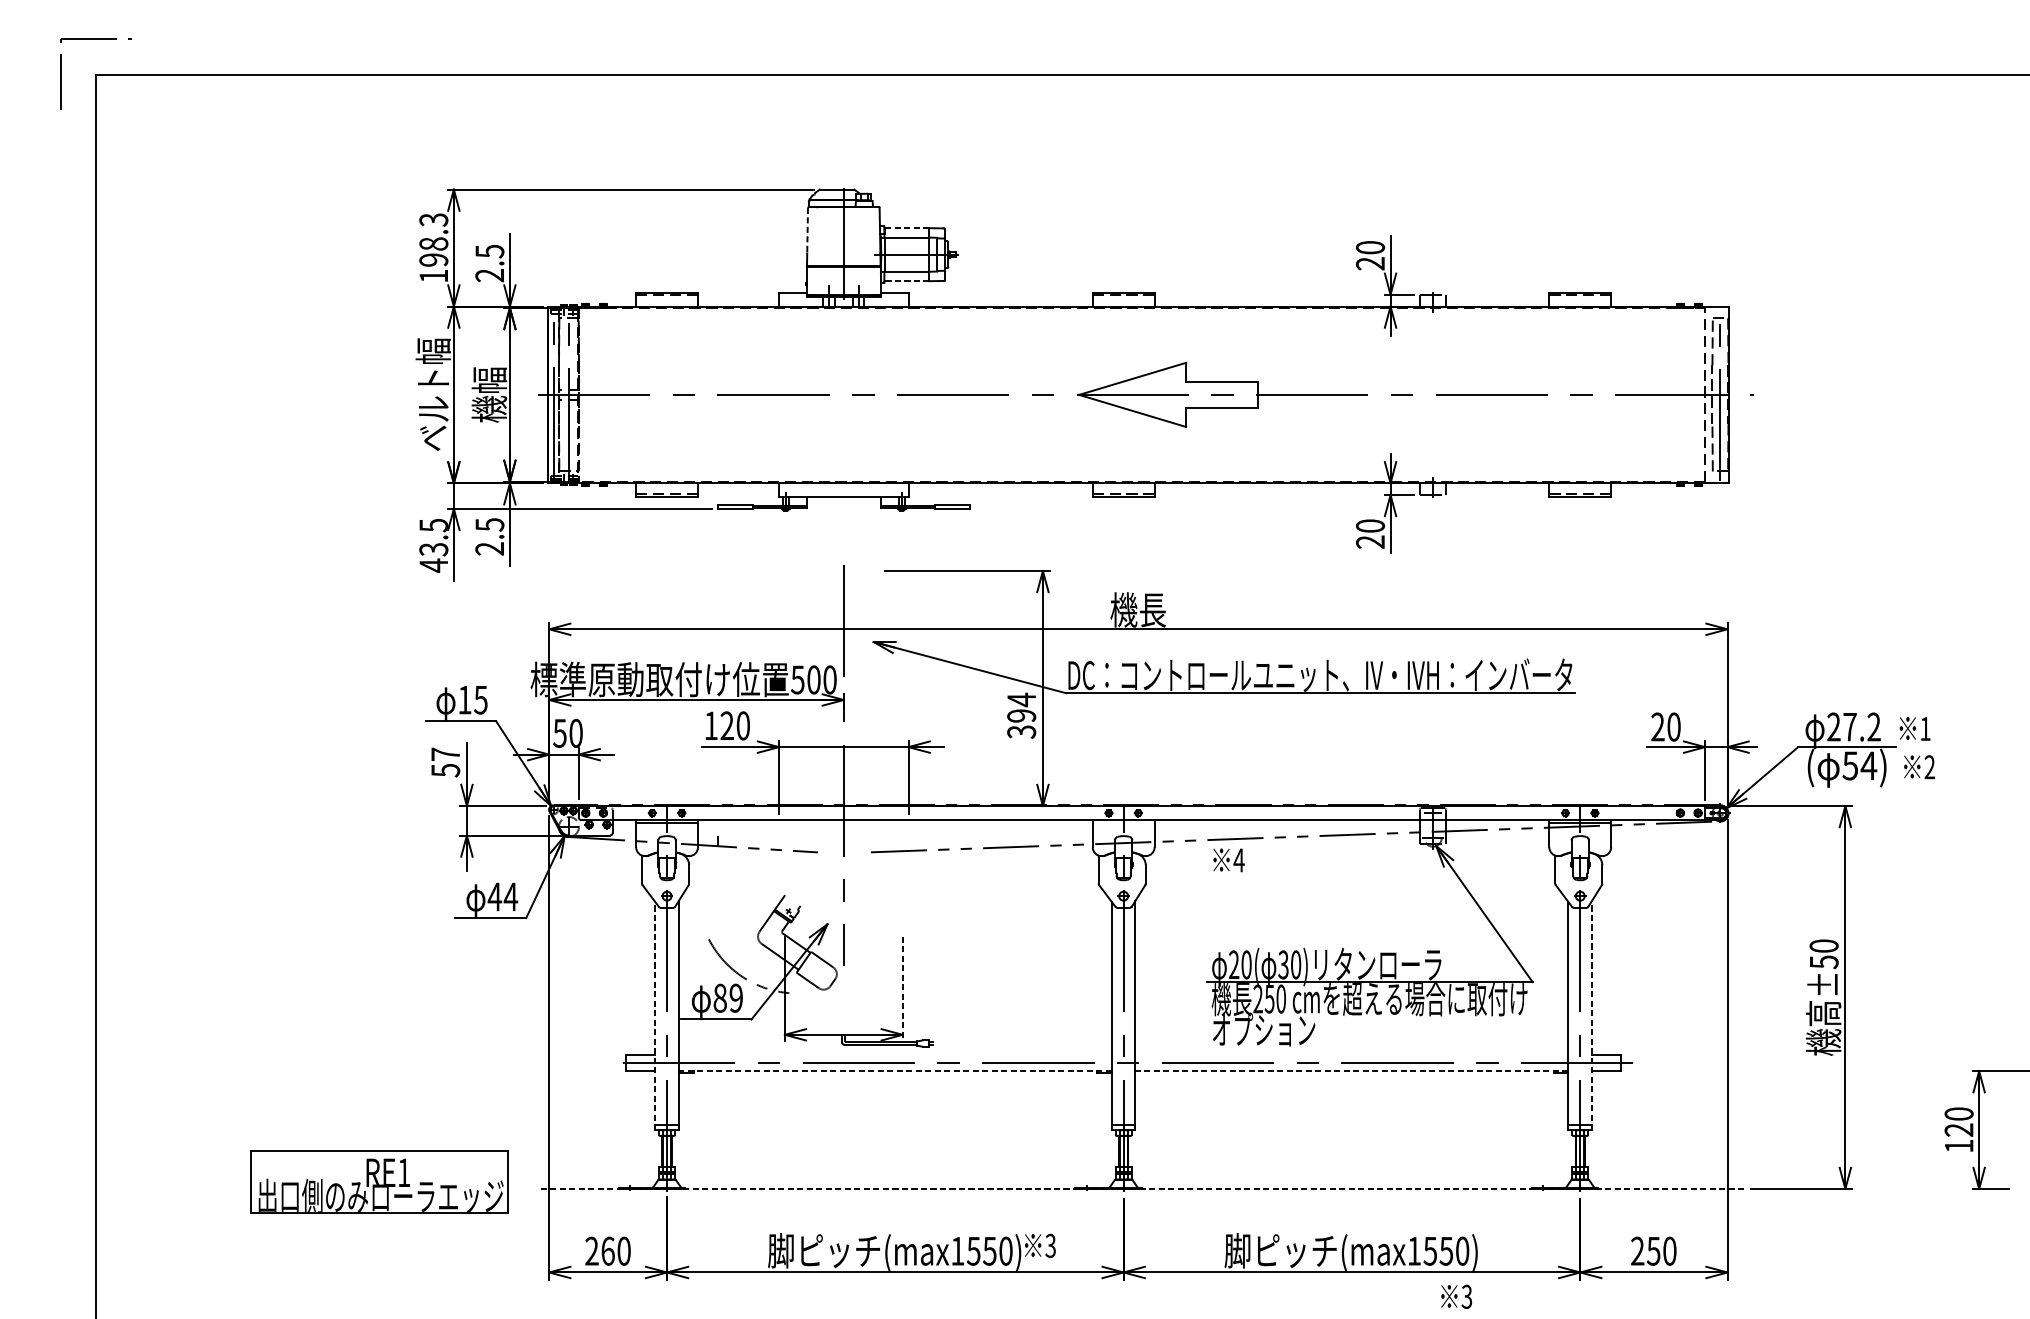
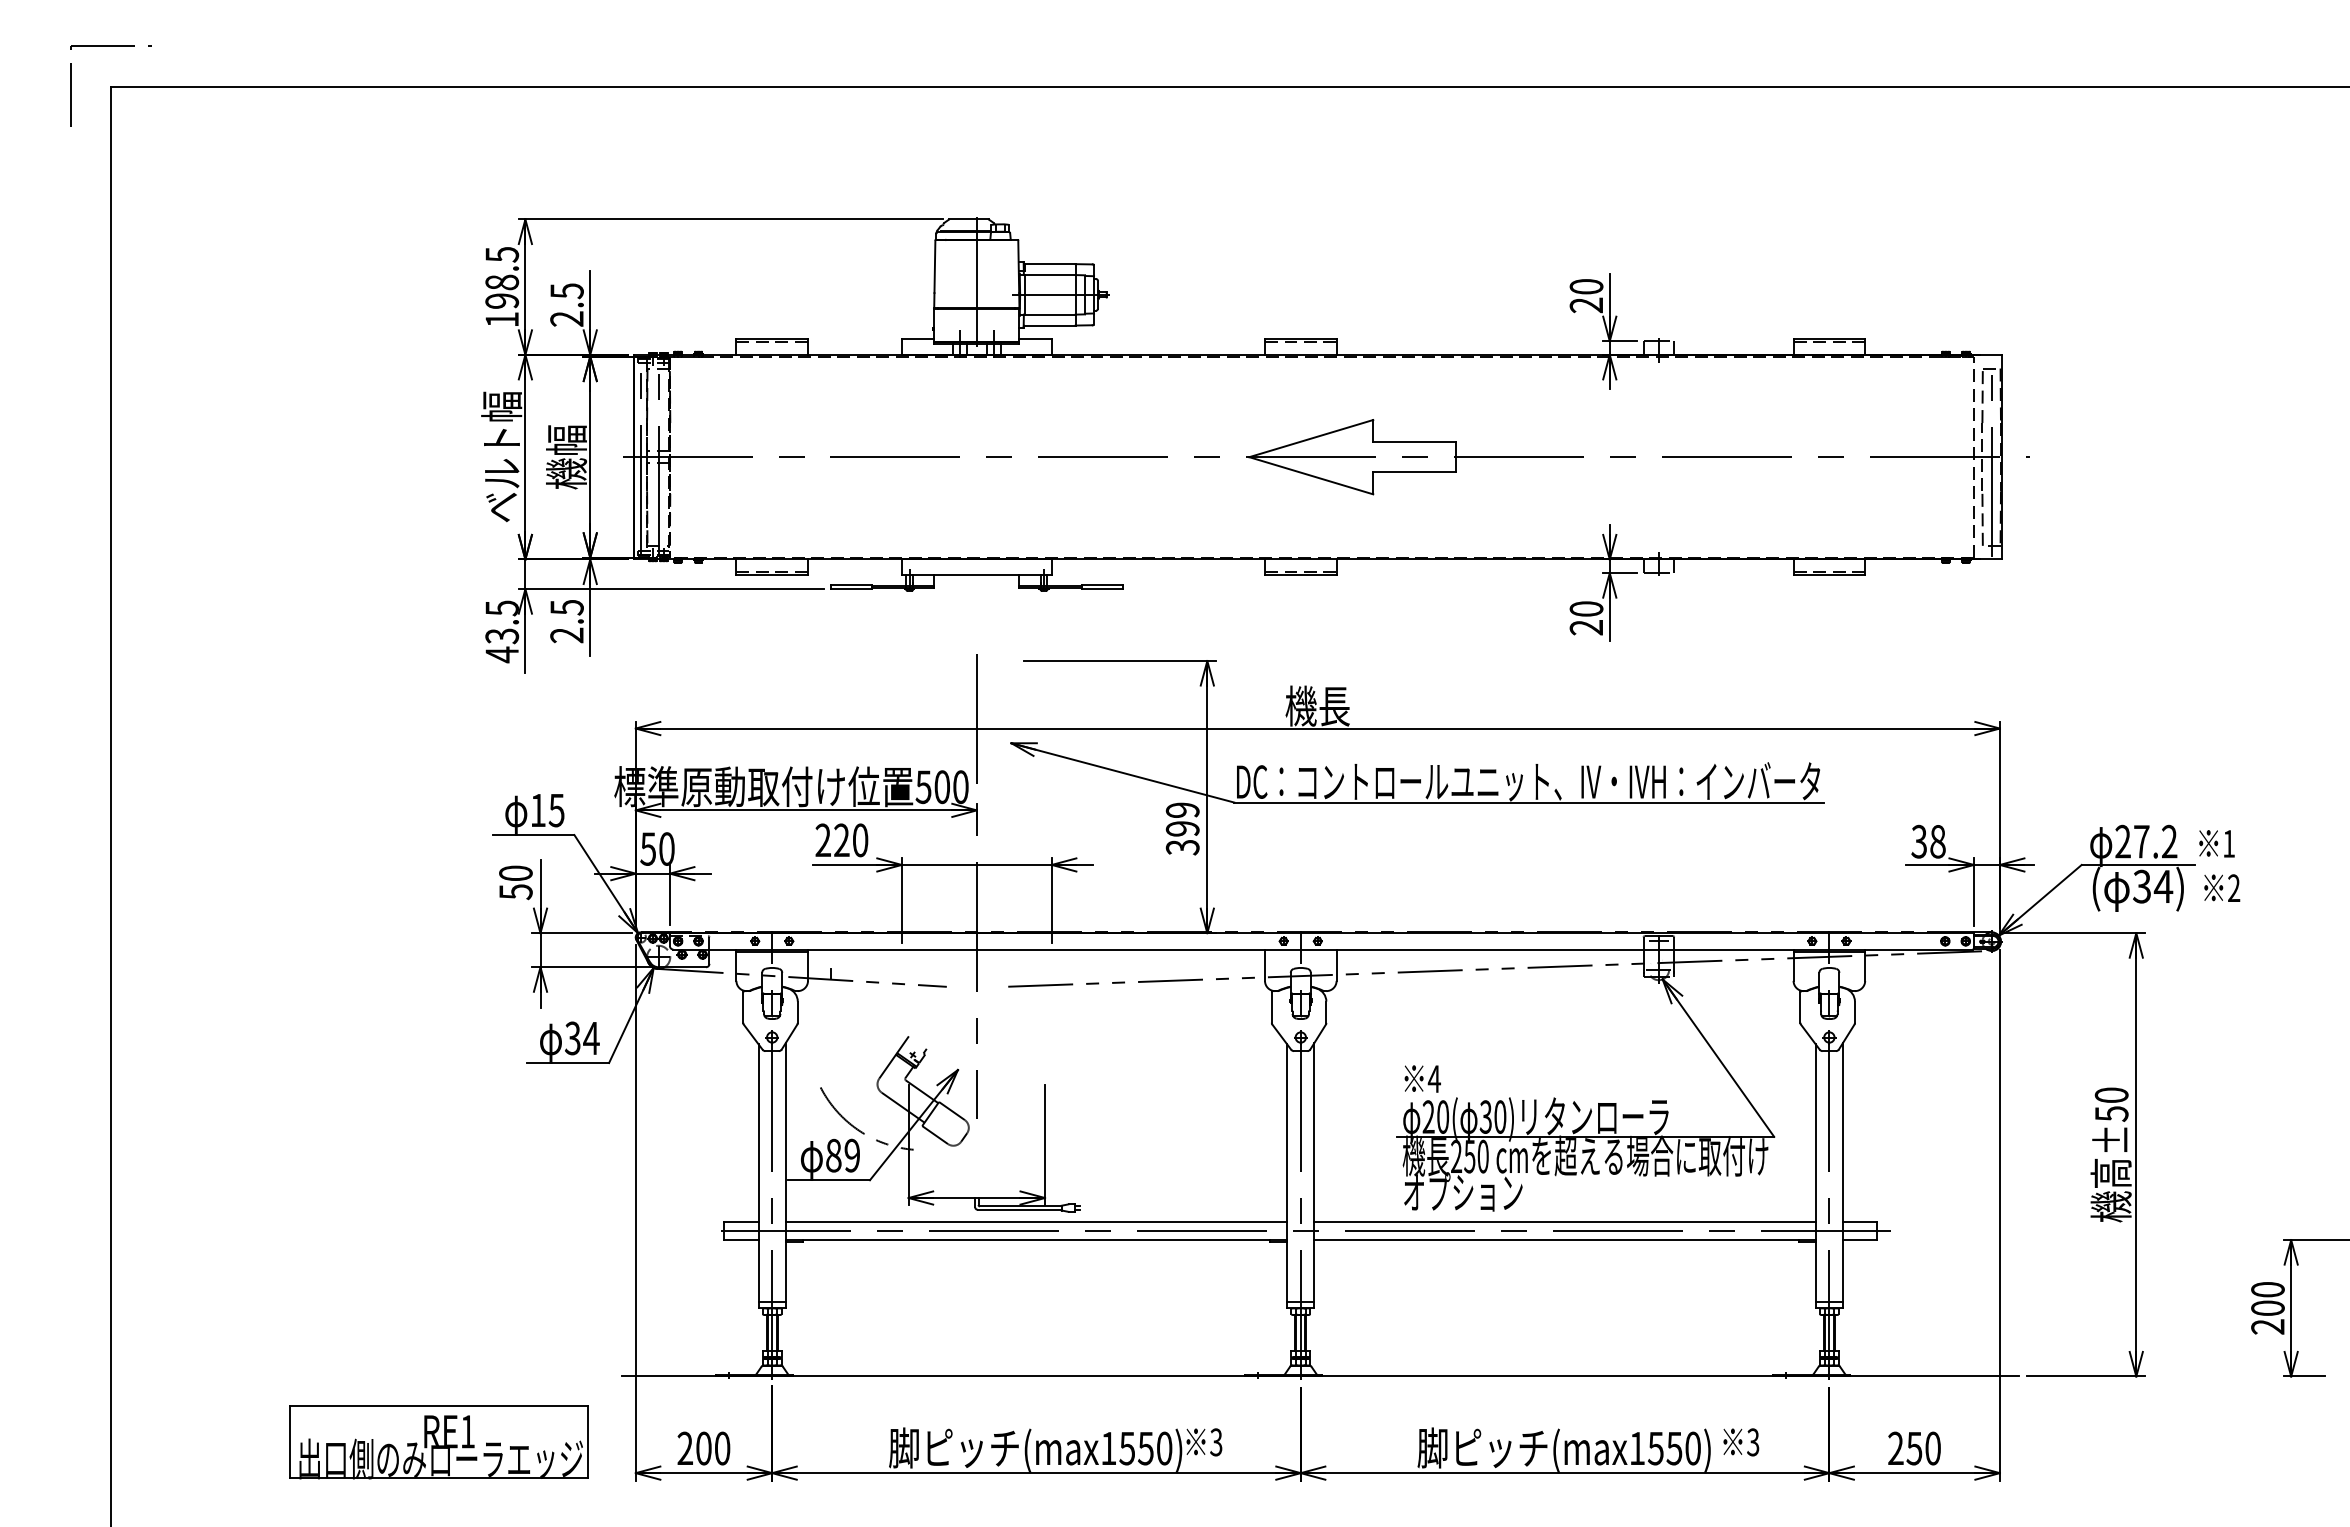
text: (433, 219) -> (501, 254), 198.3 -> 198.5
line: (906, 228) -> (1049, 264), dashed -> solid
line: (807, 230) -> (934, 266), dashed -> solid
line: (907, 281) -> (1050, 325), dashed -> solid
text: (1021, 700) -> (1182, 810), 394 -> 399
text: (710, 725) -> (822, 839), 120 -> 220
text: (1665, 726) -> (1928, 841), 20 -> 38
text: (445, 753) -> (515, 872), 57 -> 50
text: (1850, 765) -> (2142, 886), 54) -> 34)
text: (1228, 859) -> (1422, 1078), moved
text: (494, 897) -> (572, 1038), 44 -> 34
line: (903, 989) -> (1045, 1145), dashed -> solid
line: (1592, 1015) -> (1843, 1175), dashed -> solid
line: (655, 1016) -> (758, 1176), dashed -> solid
line: (895, 1055) -> (1036, 1221), added
line: (1351, 1055) -> (1564, 1221), added
line: (895, 1071) -> (1036, 1240), dashed -> solid
line: (1352, 1071) -> (1565, 1240), dashed -> solid
text: (1958, 1138) -> (2267, 1317), 120 -> 200
part: (378, 1182) -> (438, 1442), moved
line: (1140, 1189) -> (1320, 1376), dashed -> solid
text: (607, 1251) -> (703, 1448), 260 -> 200
text: (1456, 1296) -> (1741, 1442), moved

